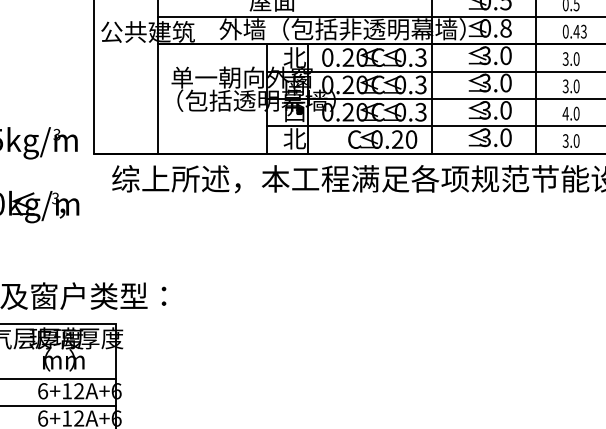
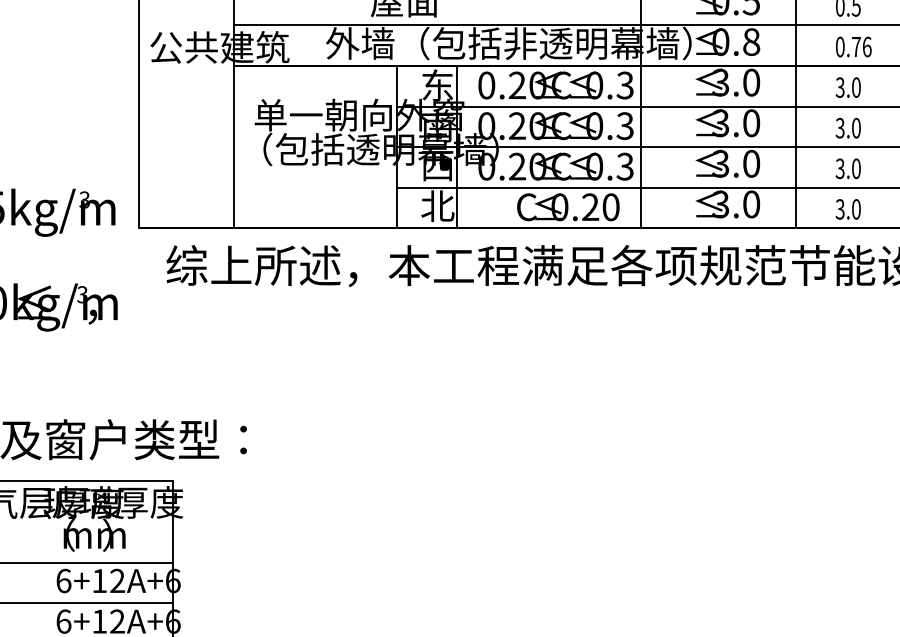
text: (579, 31) -> (860, 46), 0.43 -> 0.76
text: (294, 57) -> (437, 85), 北 -> 东
text: (565, 113) -> (839, 168), 4.0 -> 3.0

